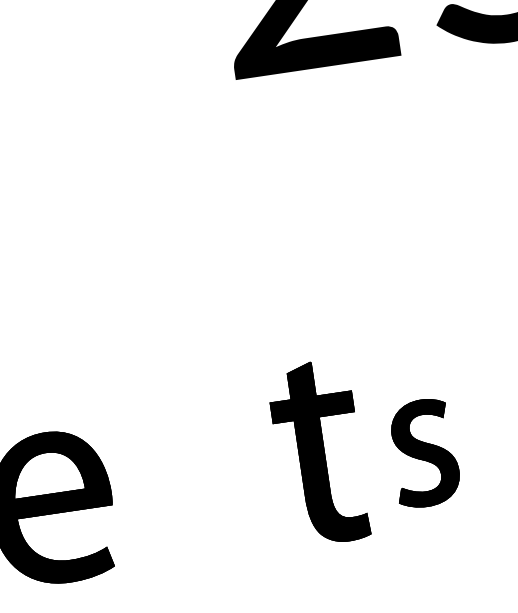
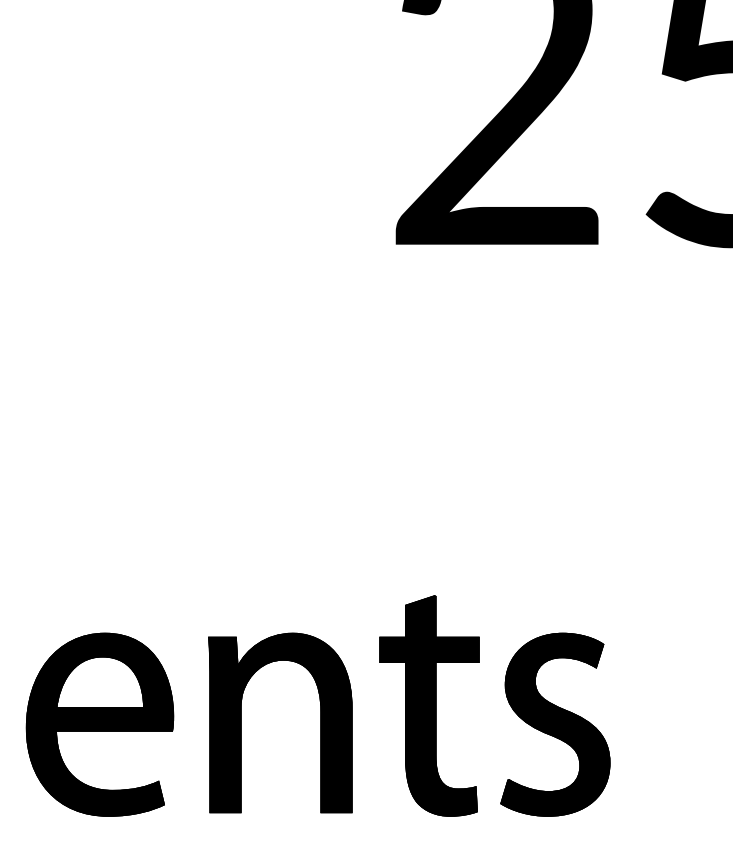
part: (424, 453) -> (555, 724), size x1.43
part: (167, 489) -> (241, 722), added

